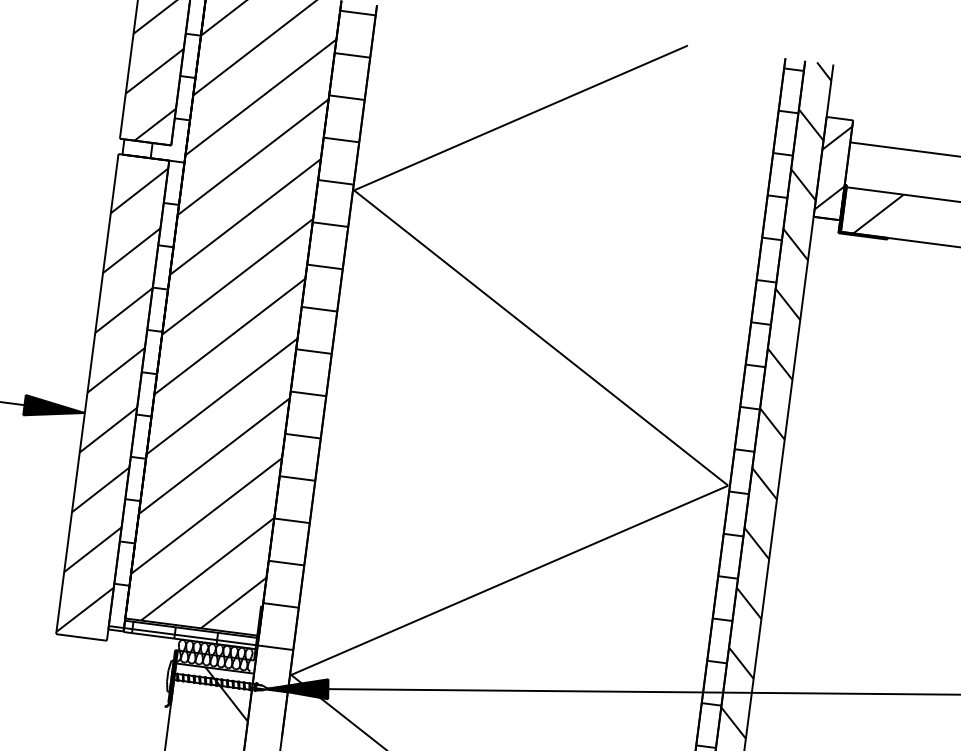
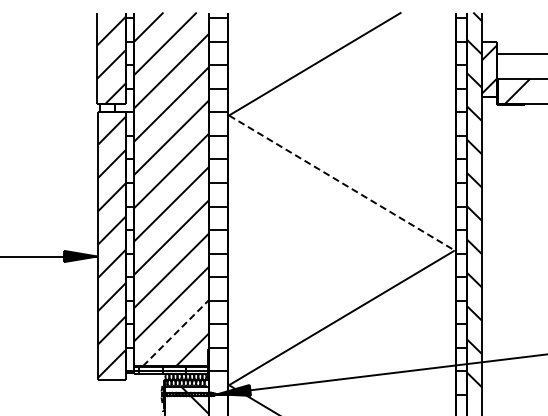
line: (540, 338) -> (341, 183), solid -> dashed
line: (209, 568) -> (176, 332), solid -> dashed

